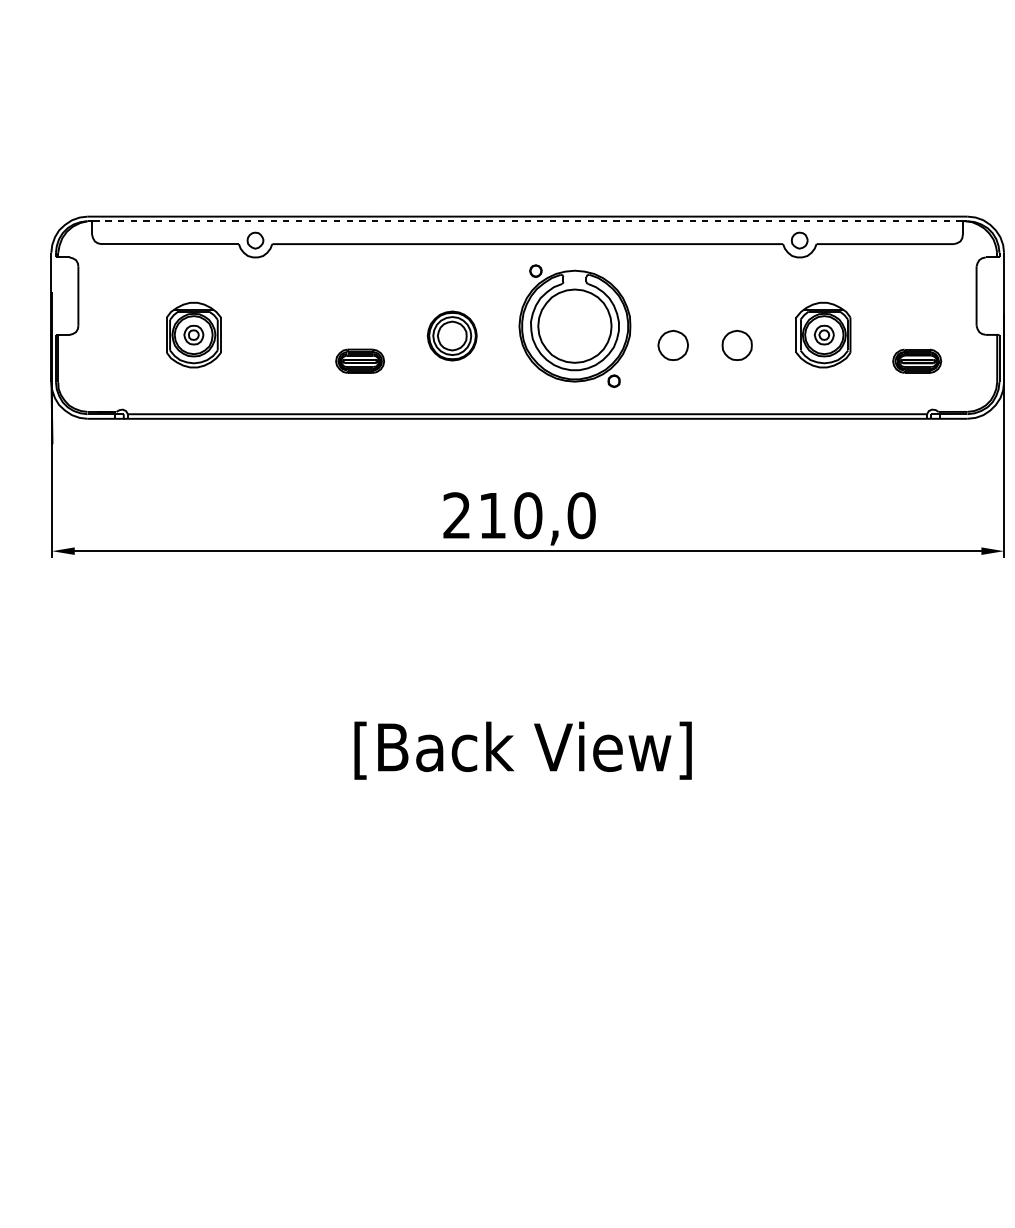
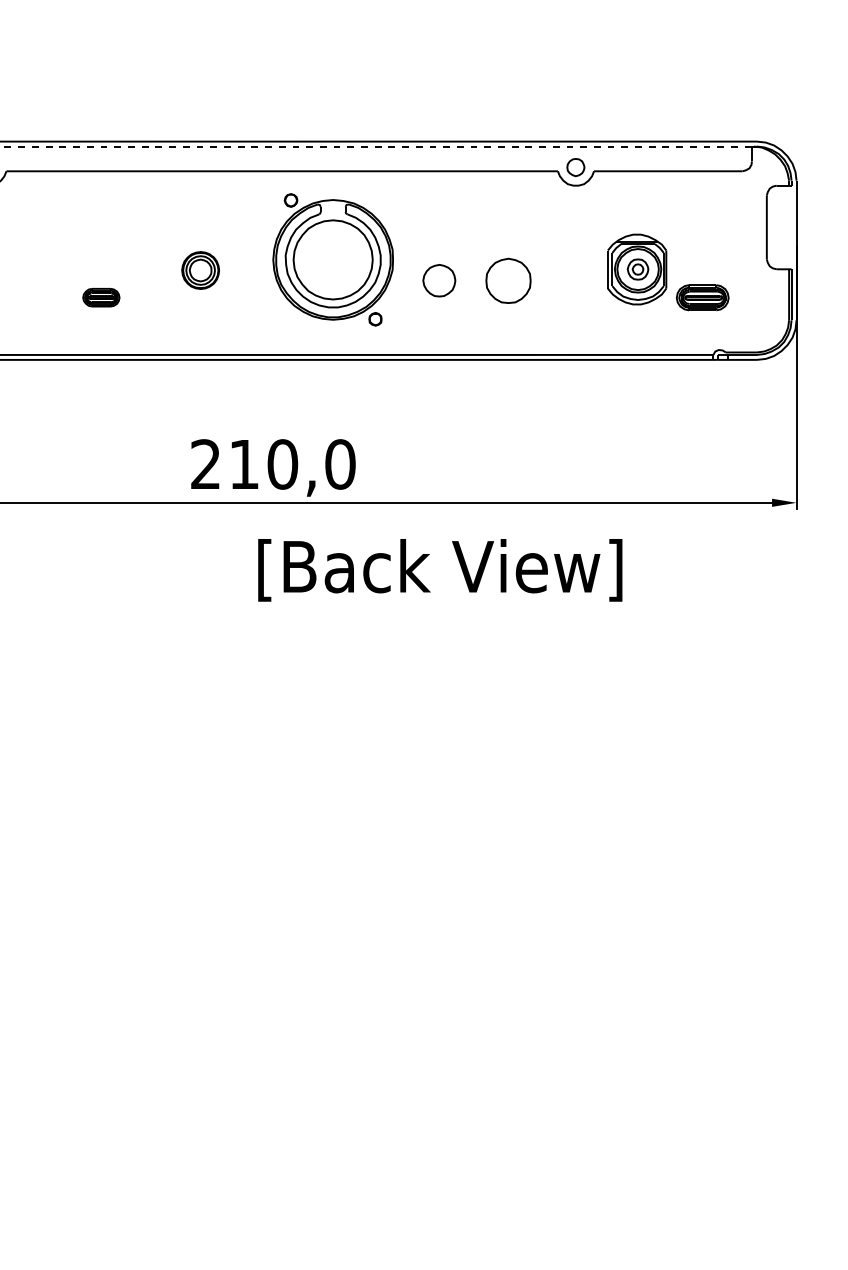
part: (823, 334) -> (637, 268), moved
part: (451, 335) -> (199, 269), size x0.7
part: (736, 344) -> (507, 279), size x1.4
part: (360, 360) -> (101, 296), size x0.7
text: (522, 750) -> (439, 570), moved

